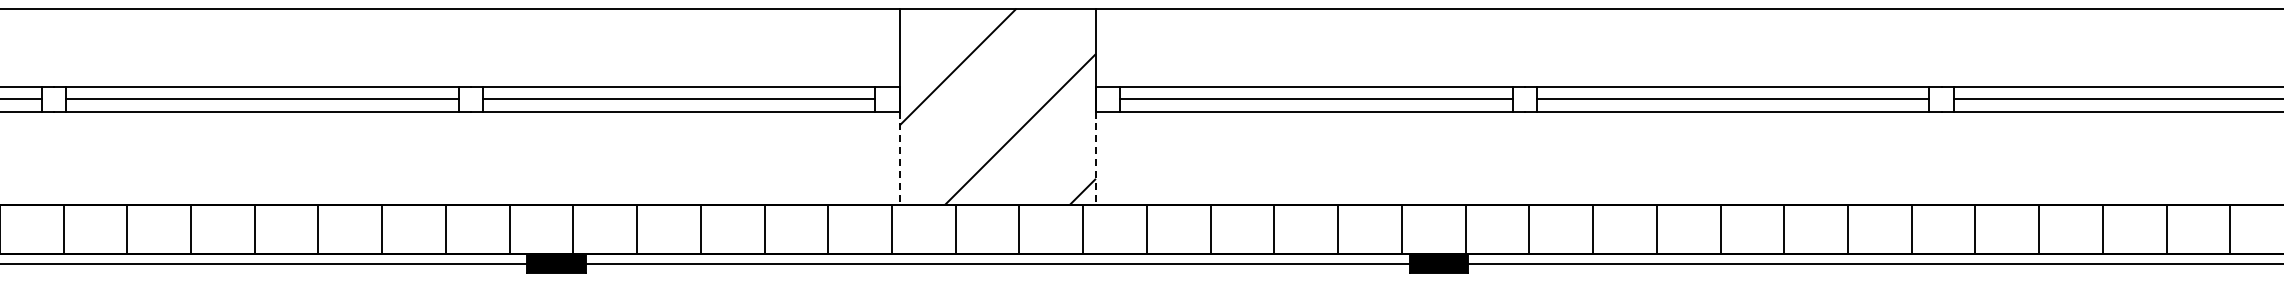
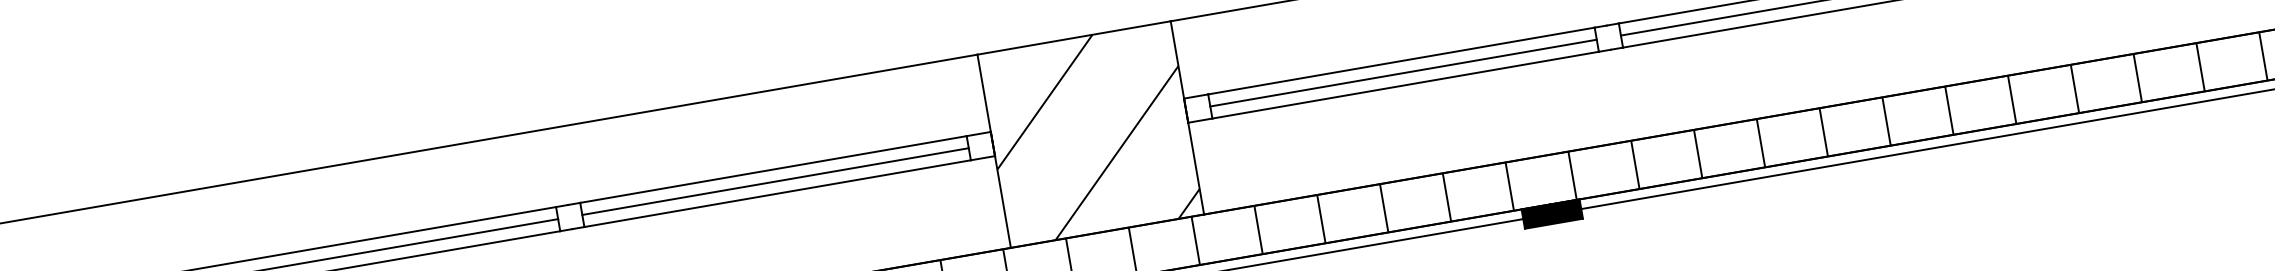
line: (899, 158) -> (1002, 202), dashed -> solid
line: (1095, 158) -> (1195, 169), dashed -> solid

